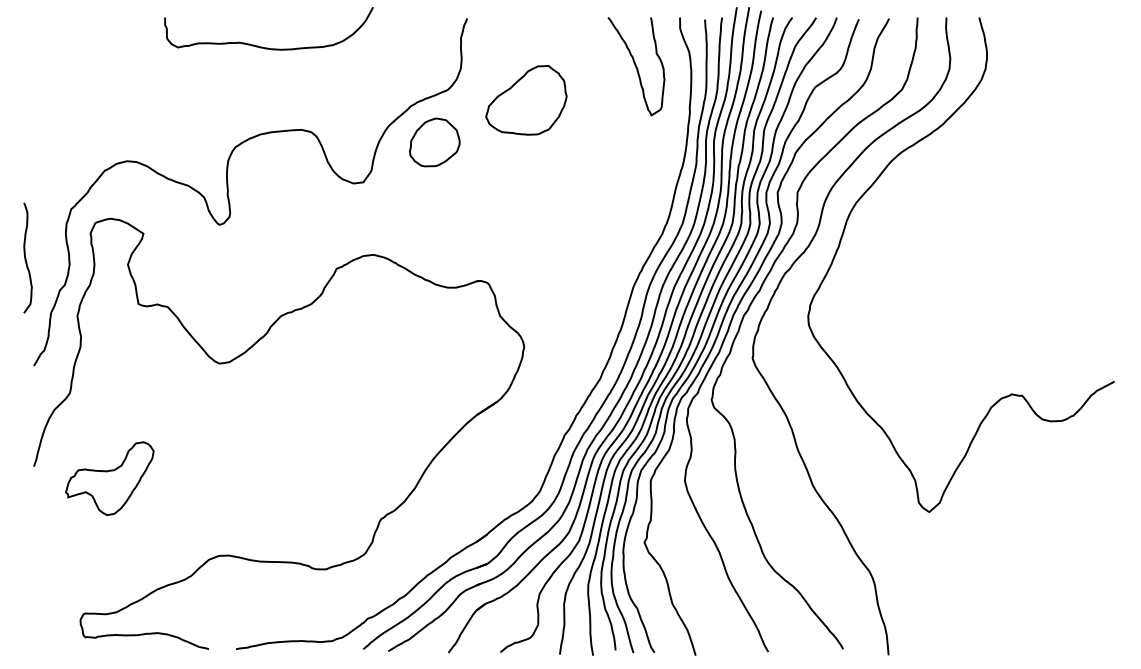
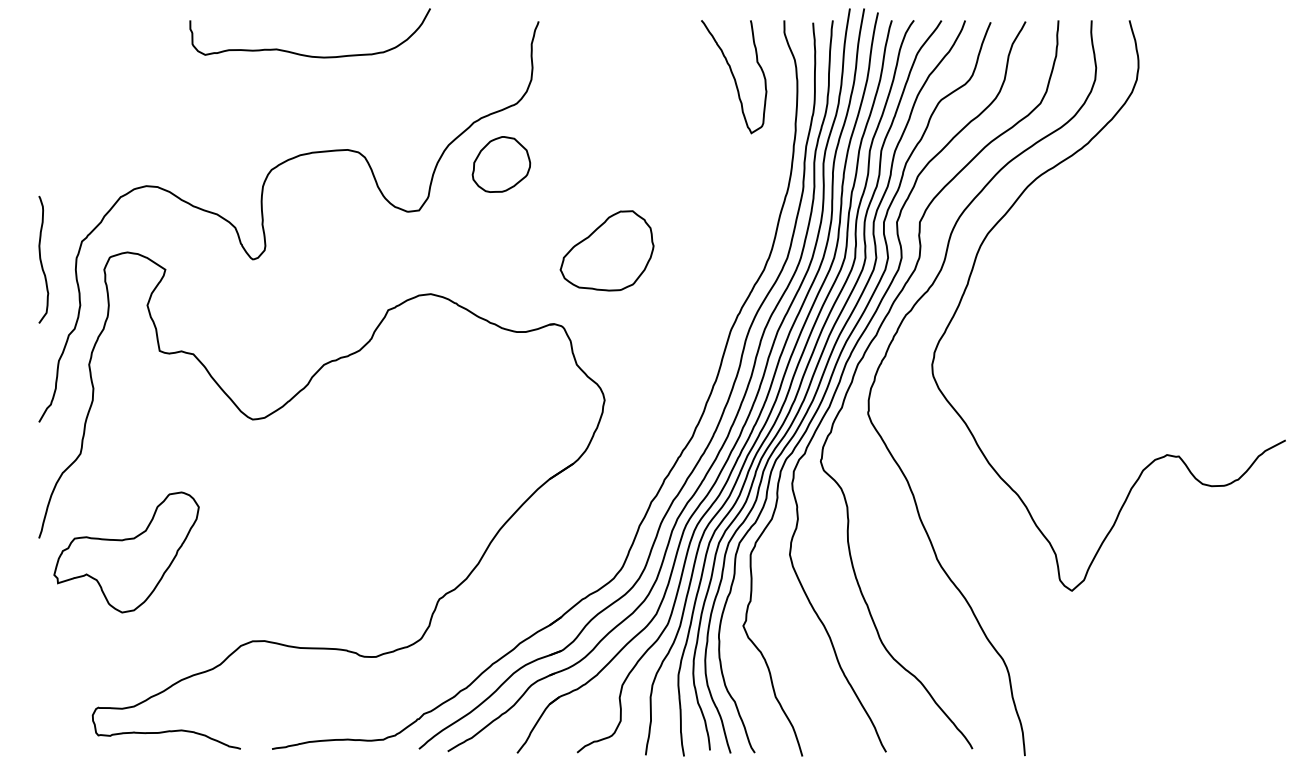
part: (526, 100) -> (607, 251), moved
curve: (26, 258) -> (41, 260), moved
part: (109, 478) -> (126, 552), size x1.43

